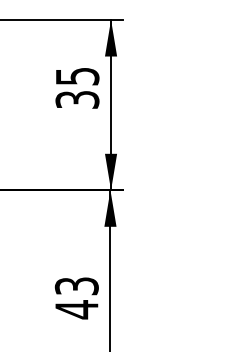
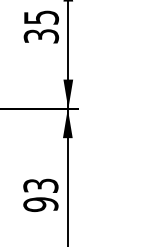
text: (76, 309) -> (40, 204), 43 -> 93

